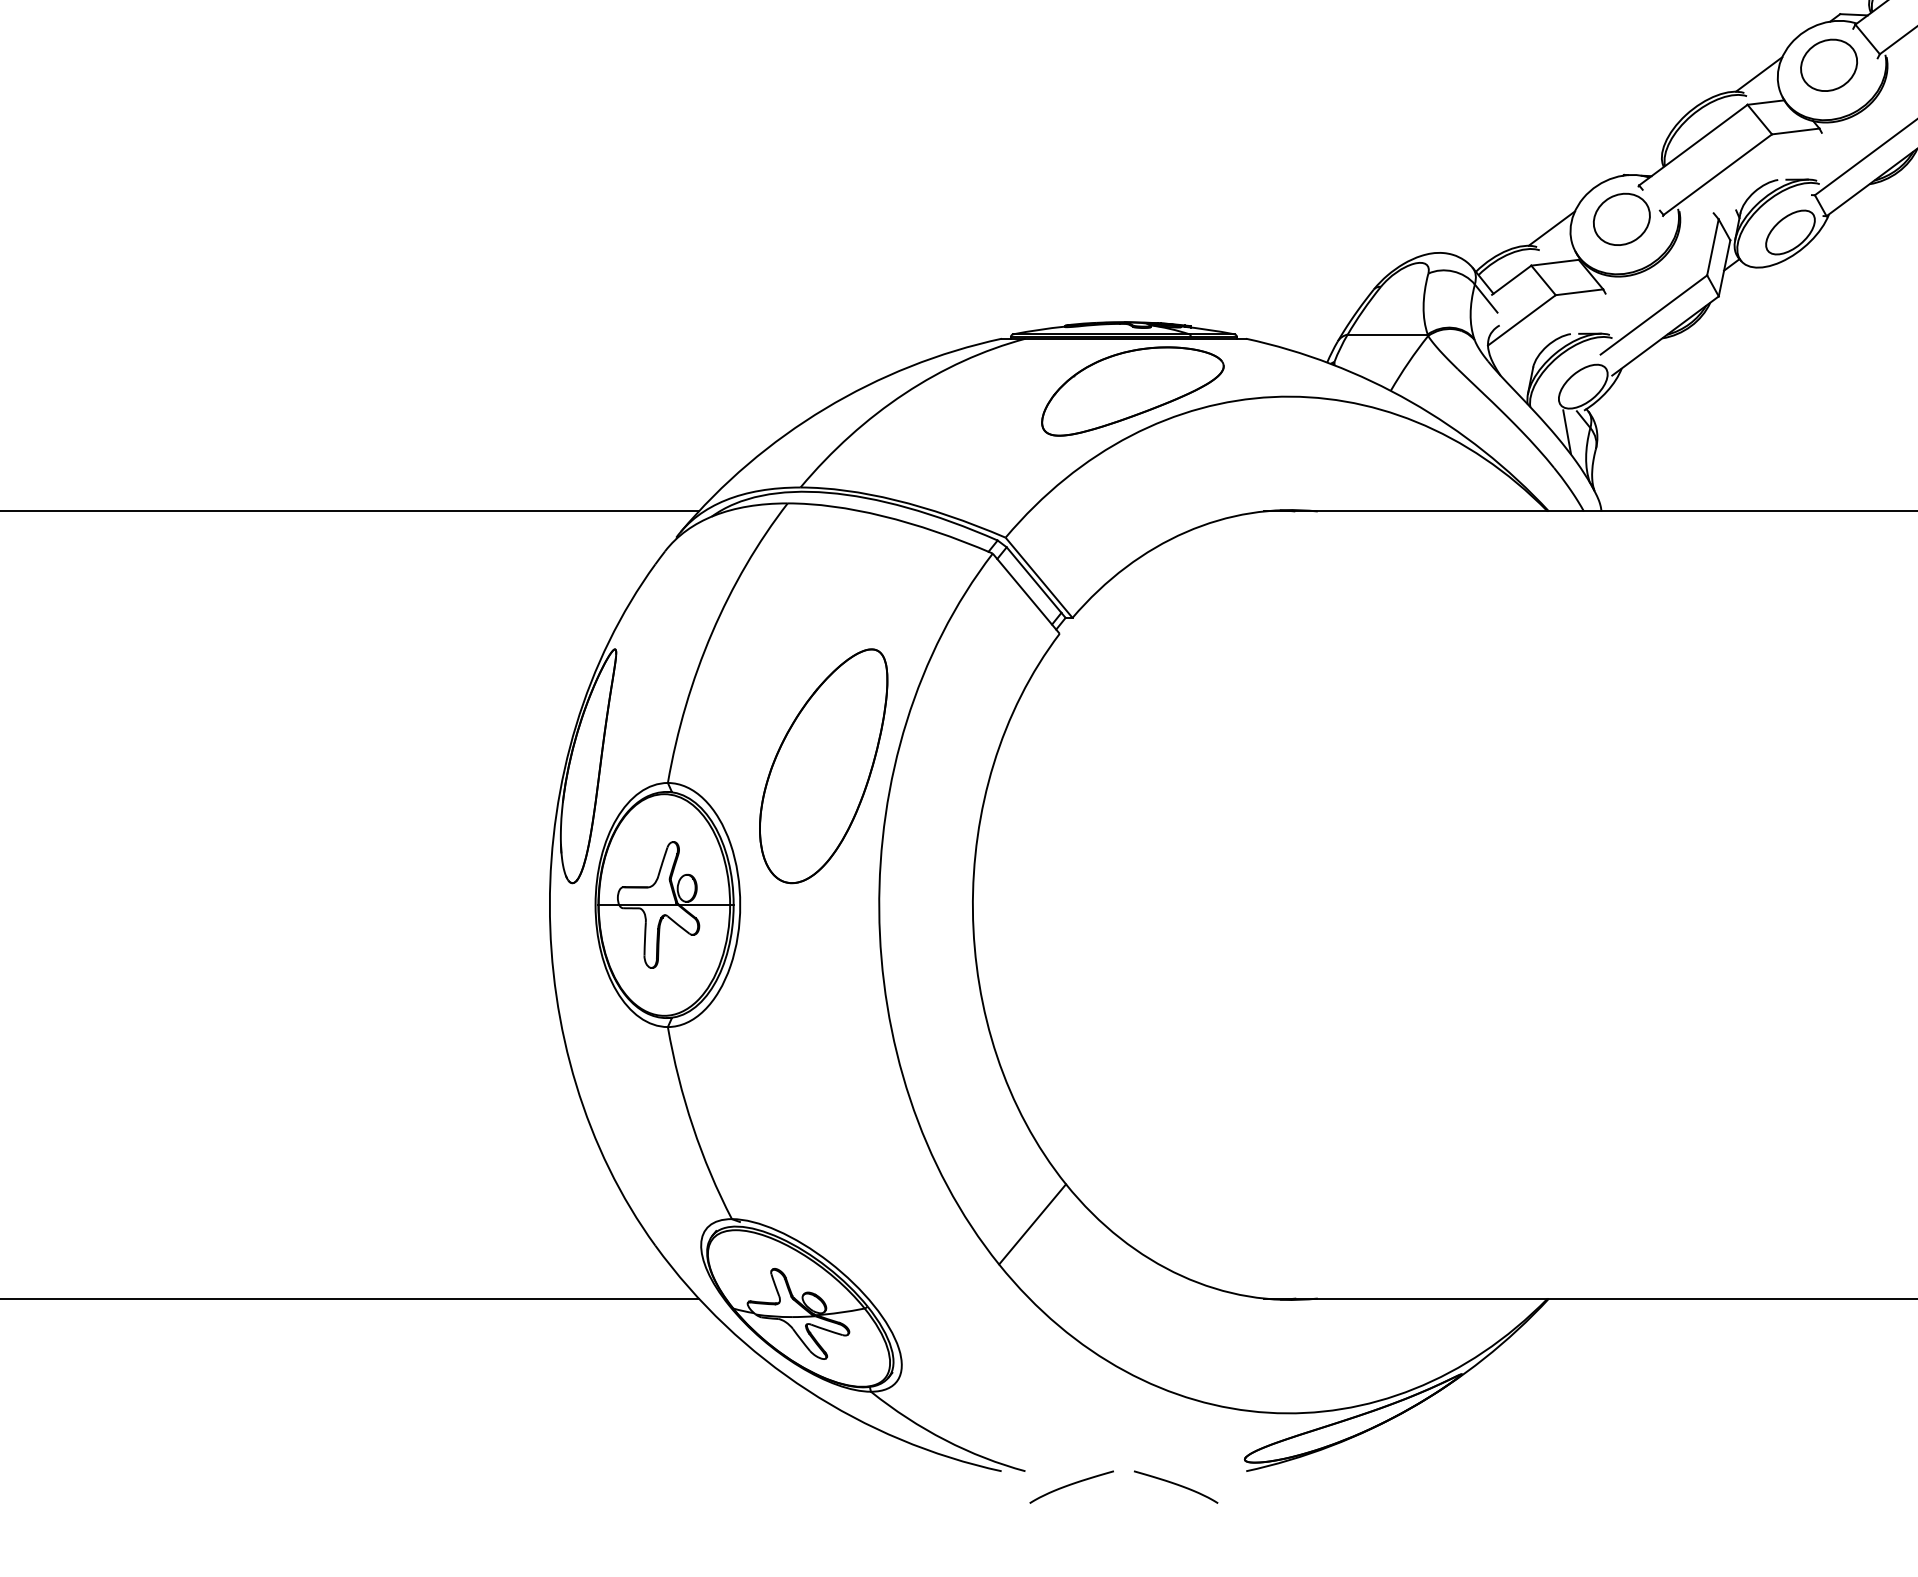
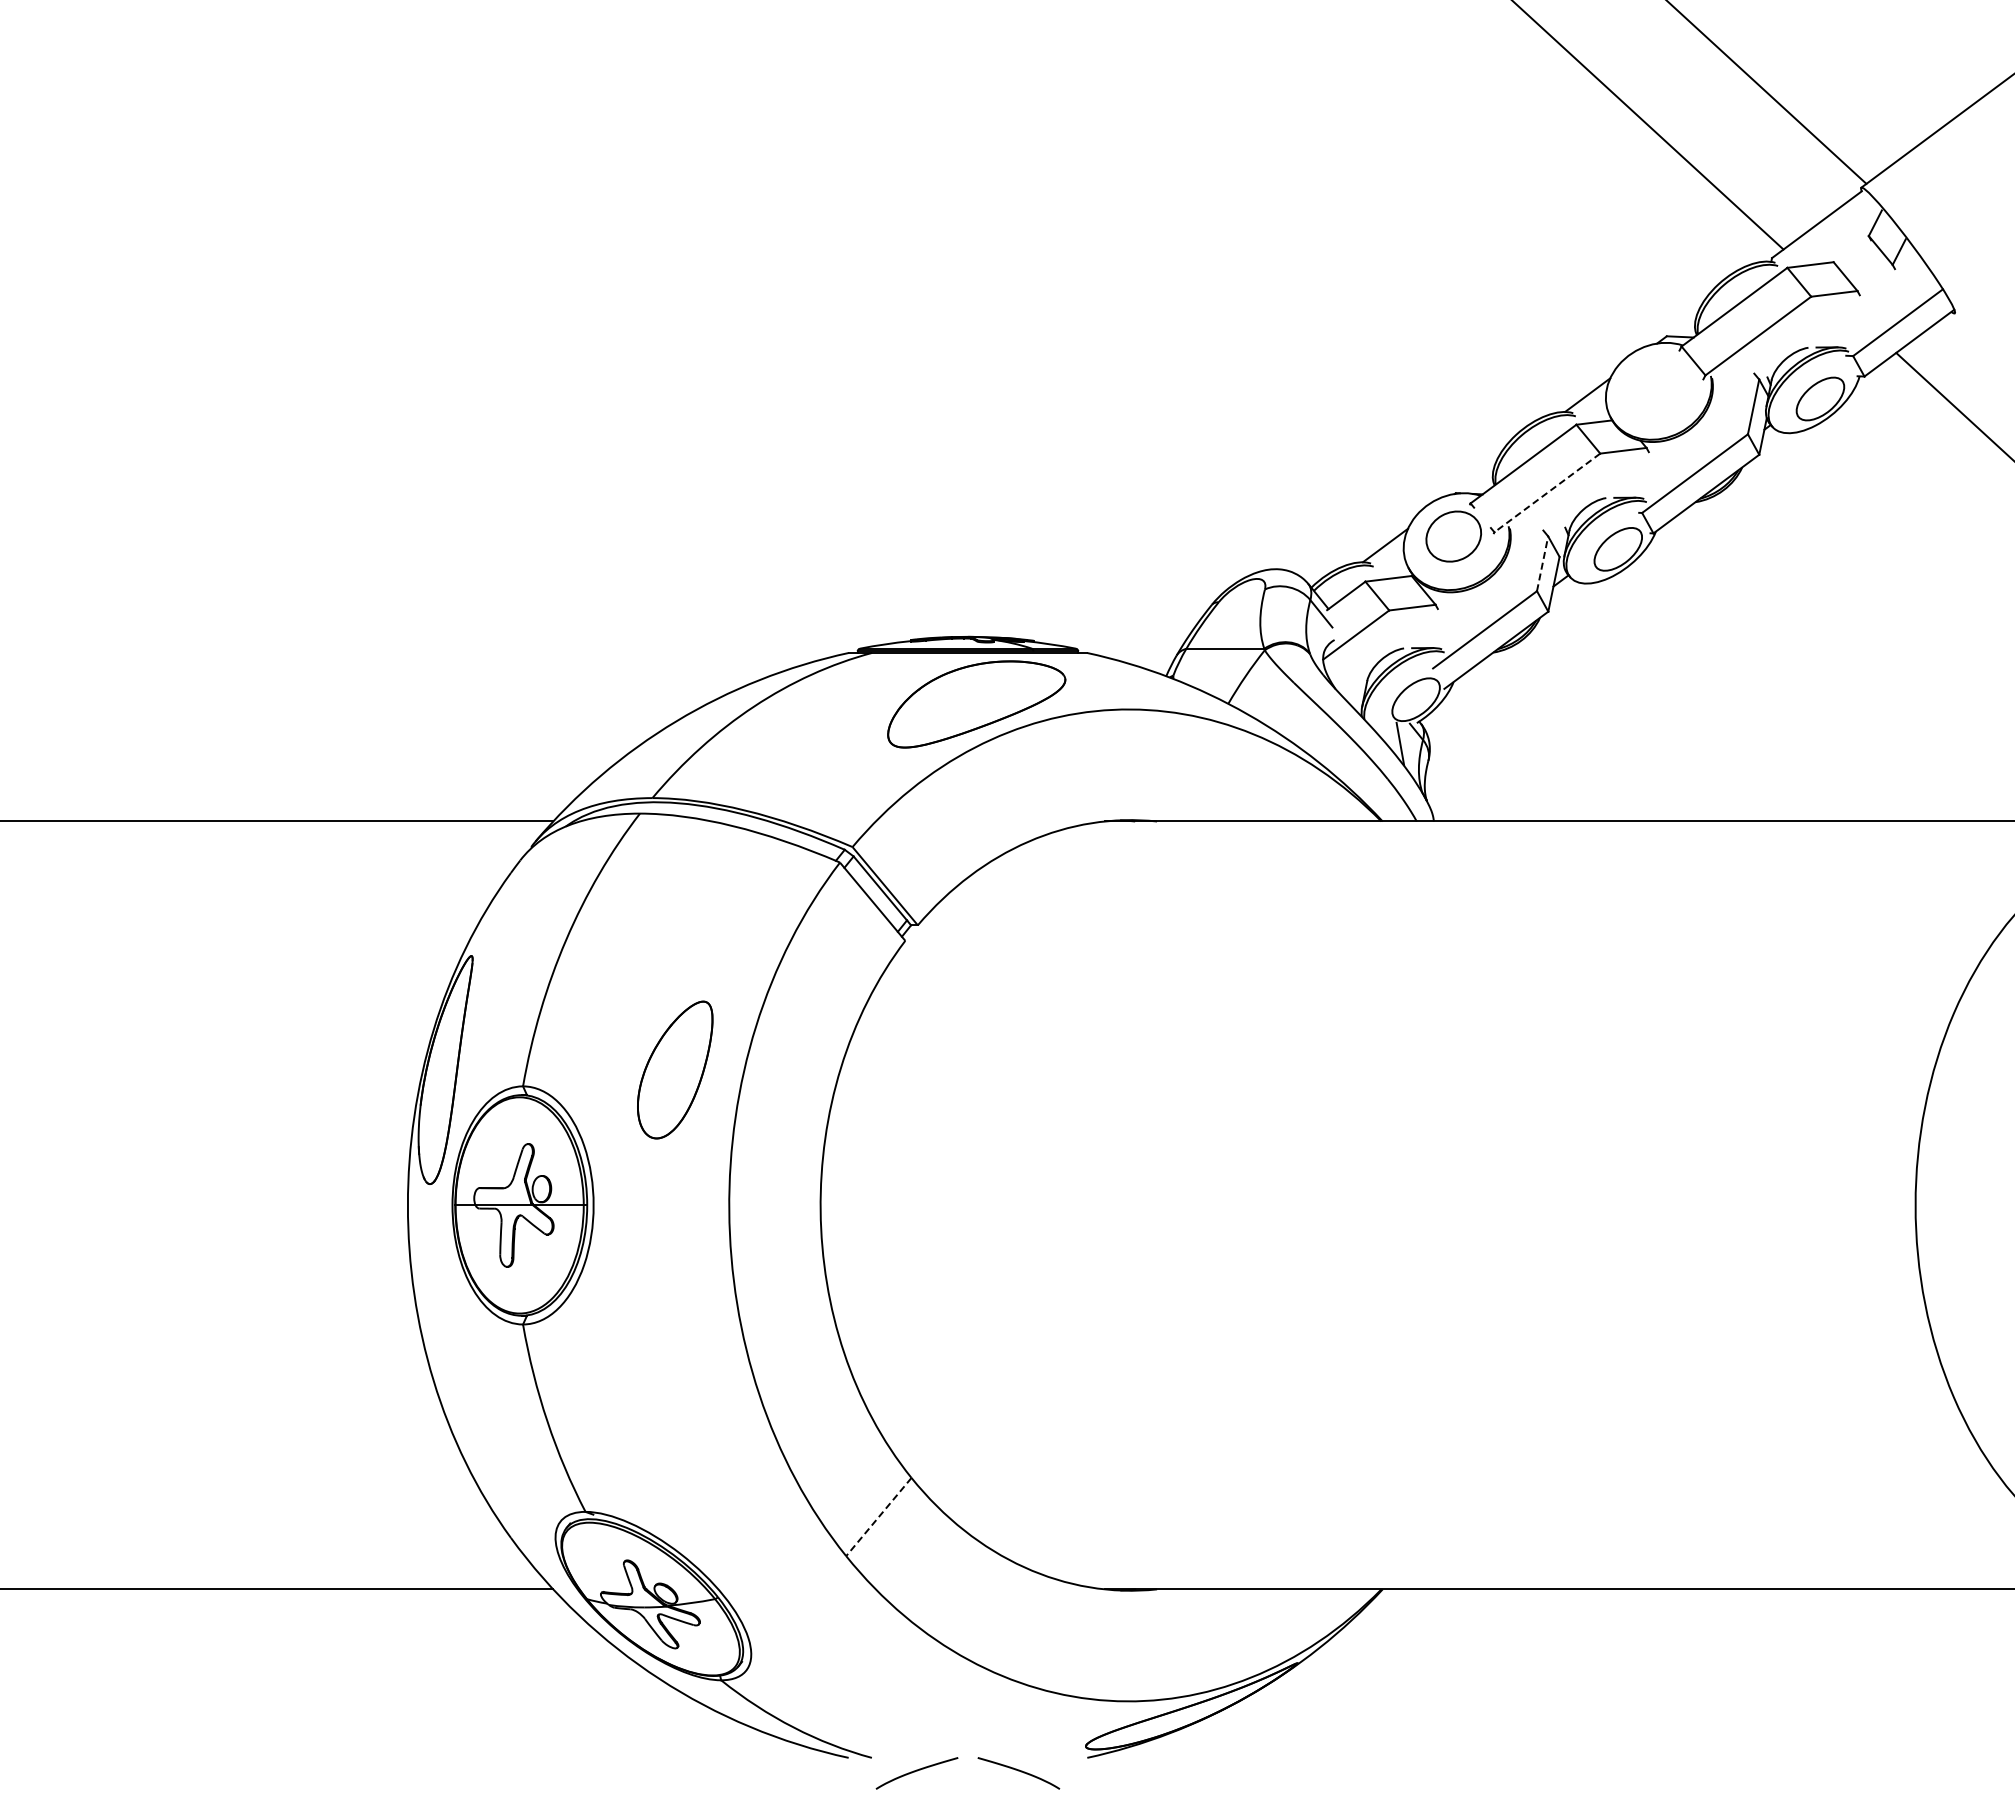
part: (1828, 65) -> (1655, 386), removed
line: (1717, 174) -> (1547, 492), solid -> dashed
line: (1712, 247) -> (1542, 563), solid -> dashed
part: (824, 765) -> (675, 1069), size x0.6
line: (1032, 1224) -> (878, 1517), solid -> dashed

